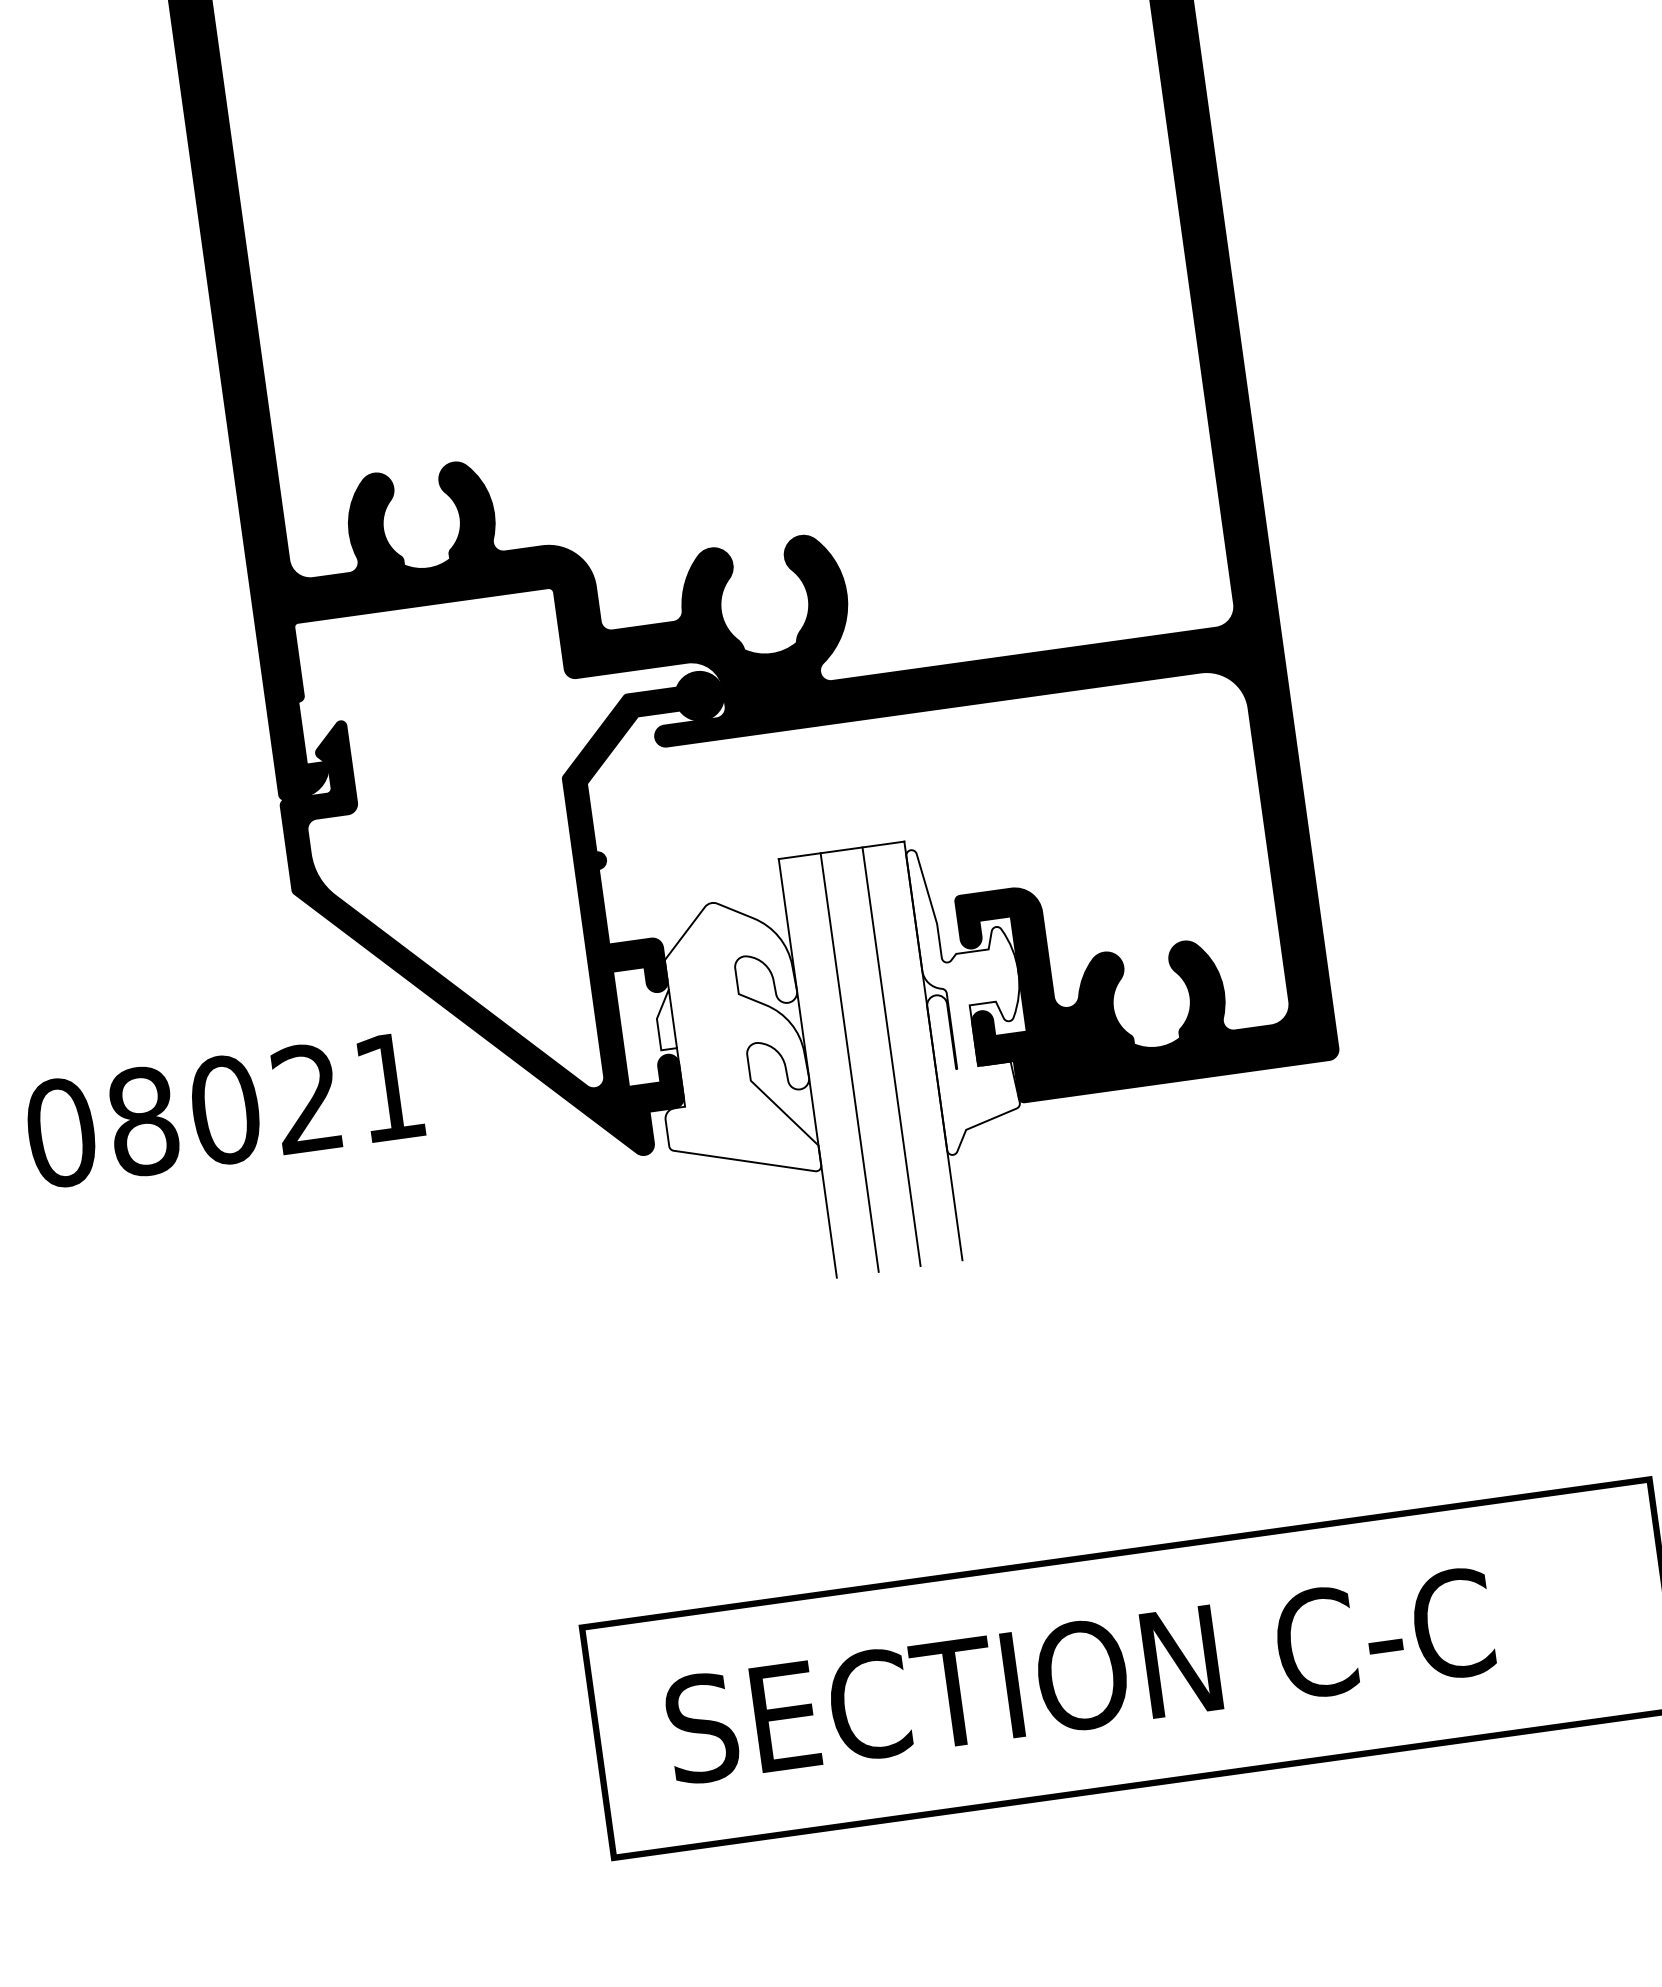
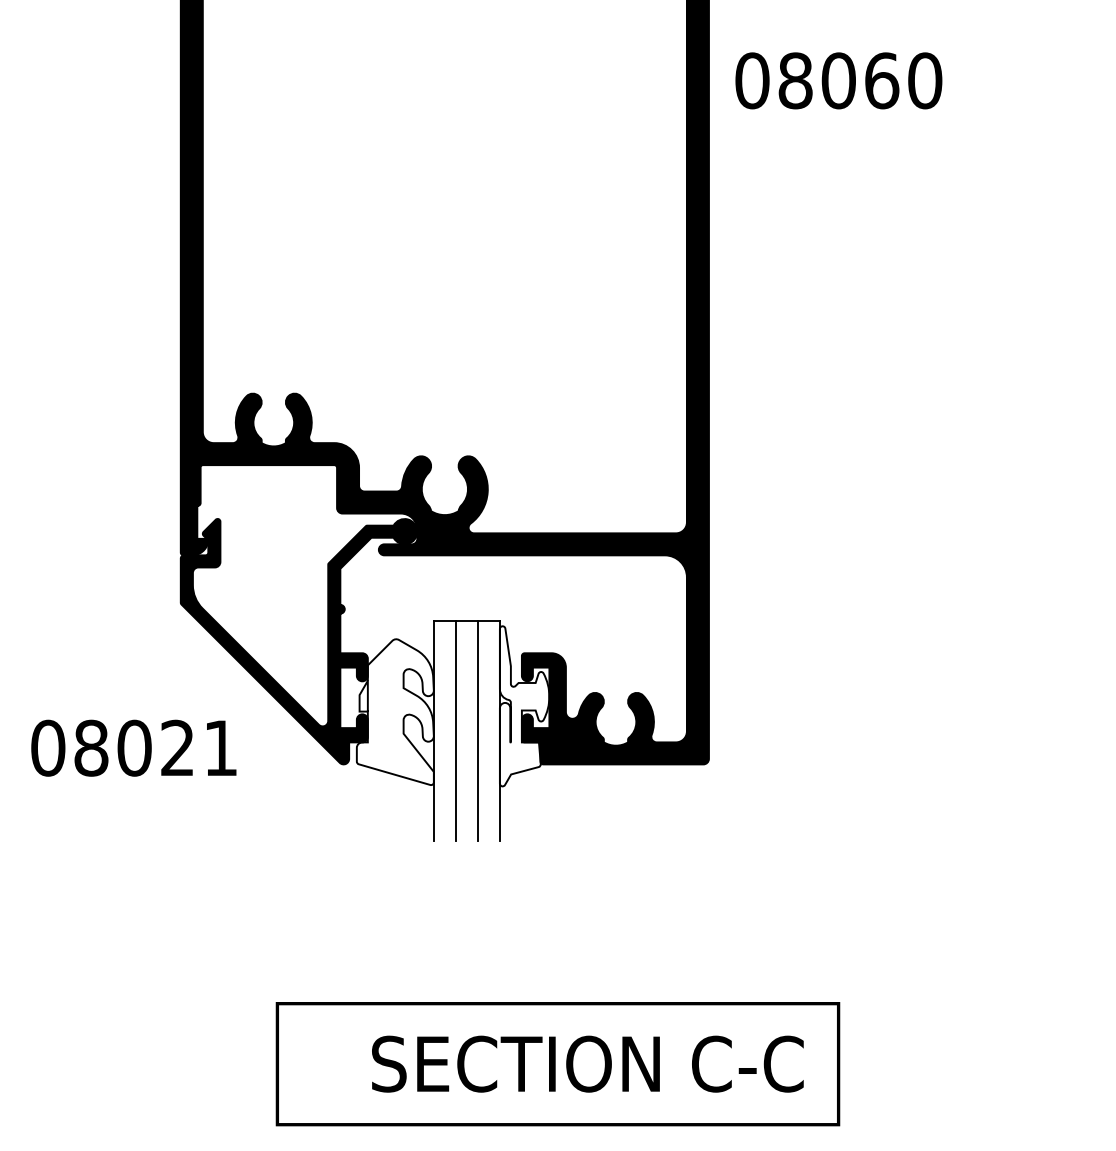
text: (223, 1108) -> (133, 747), moved
text: (1079, 1674) -> (587, 1063), moved

